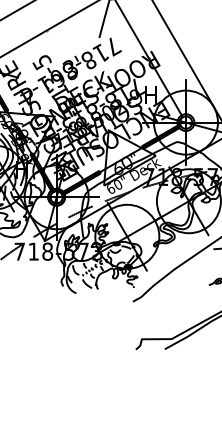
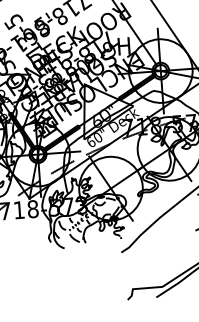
text: (69, 66) -> (41, 23), 3' -> 5'

